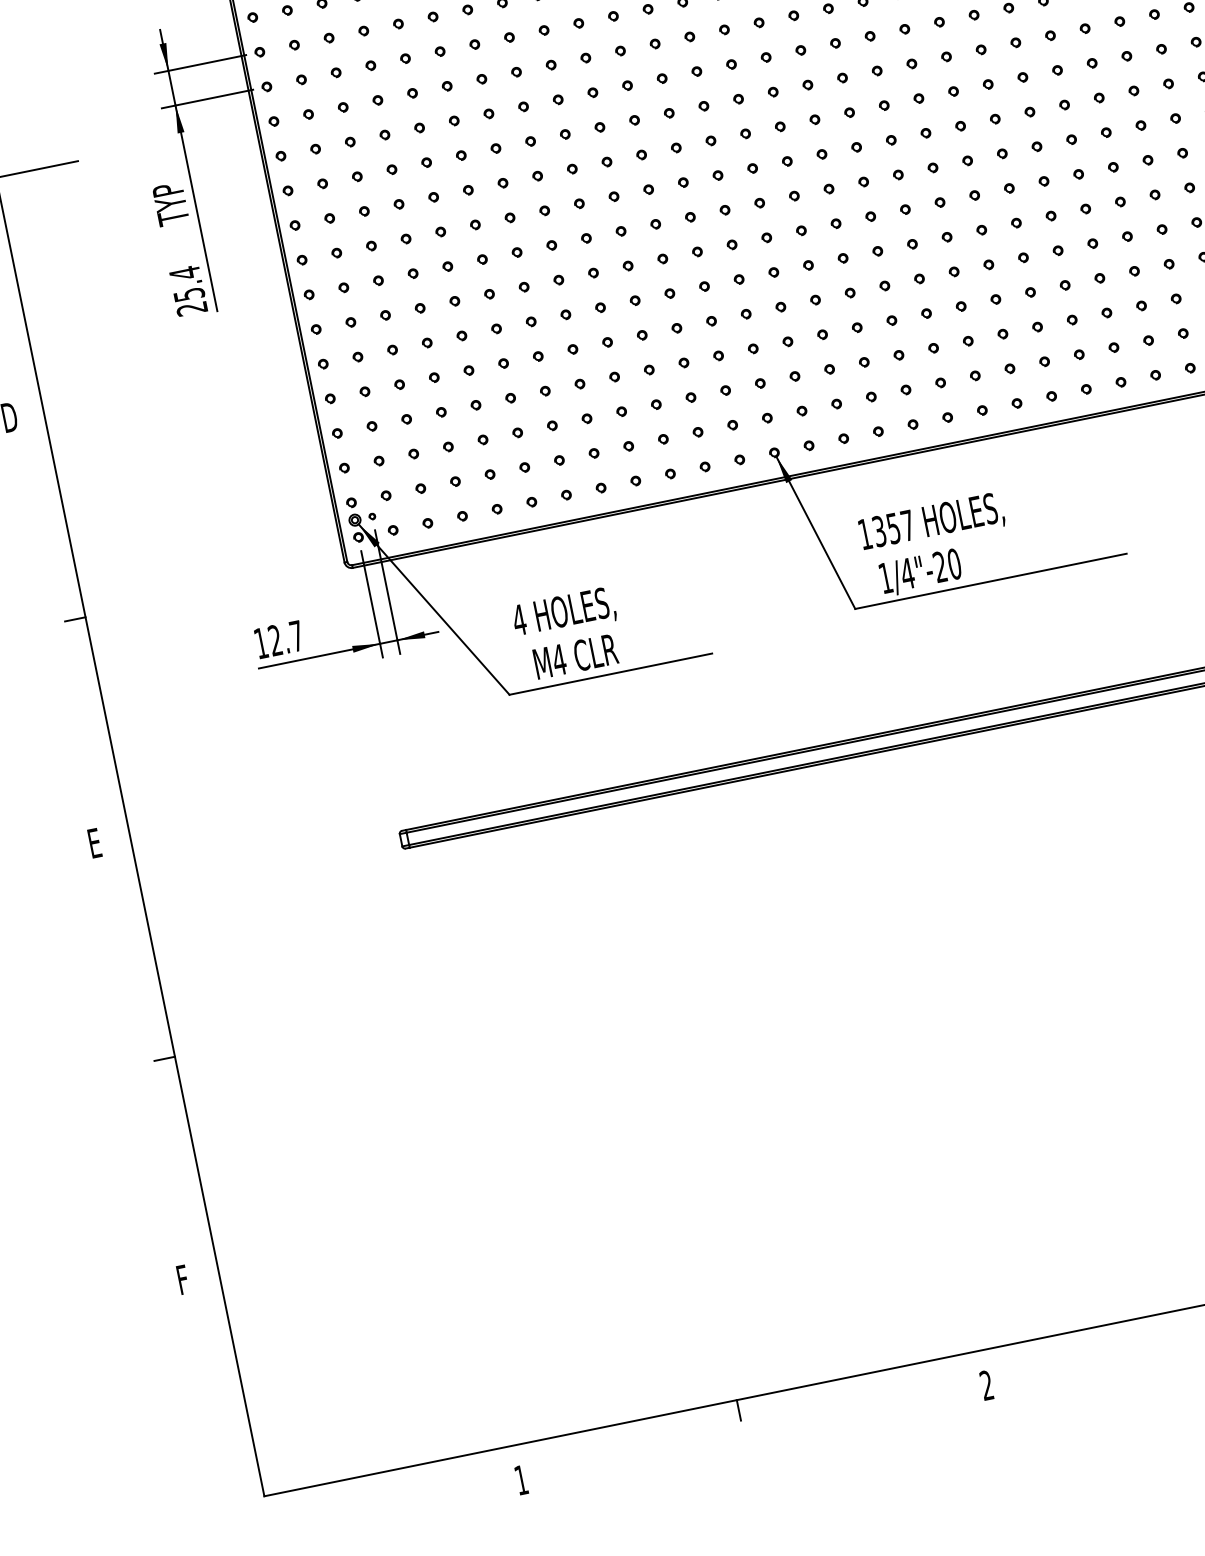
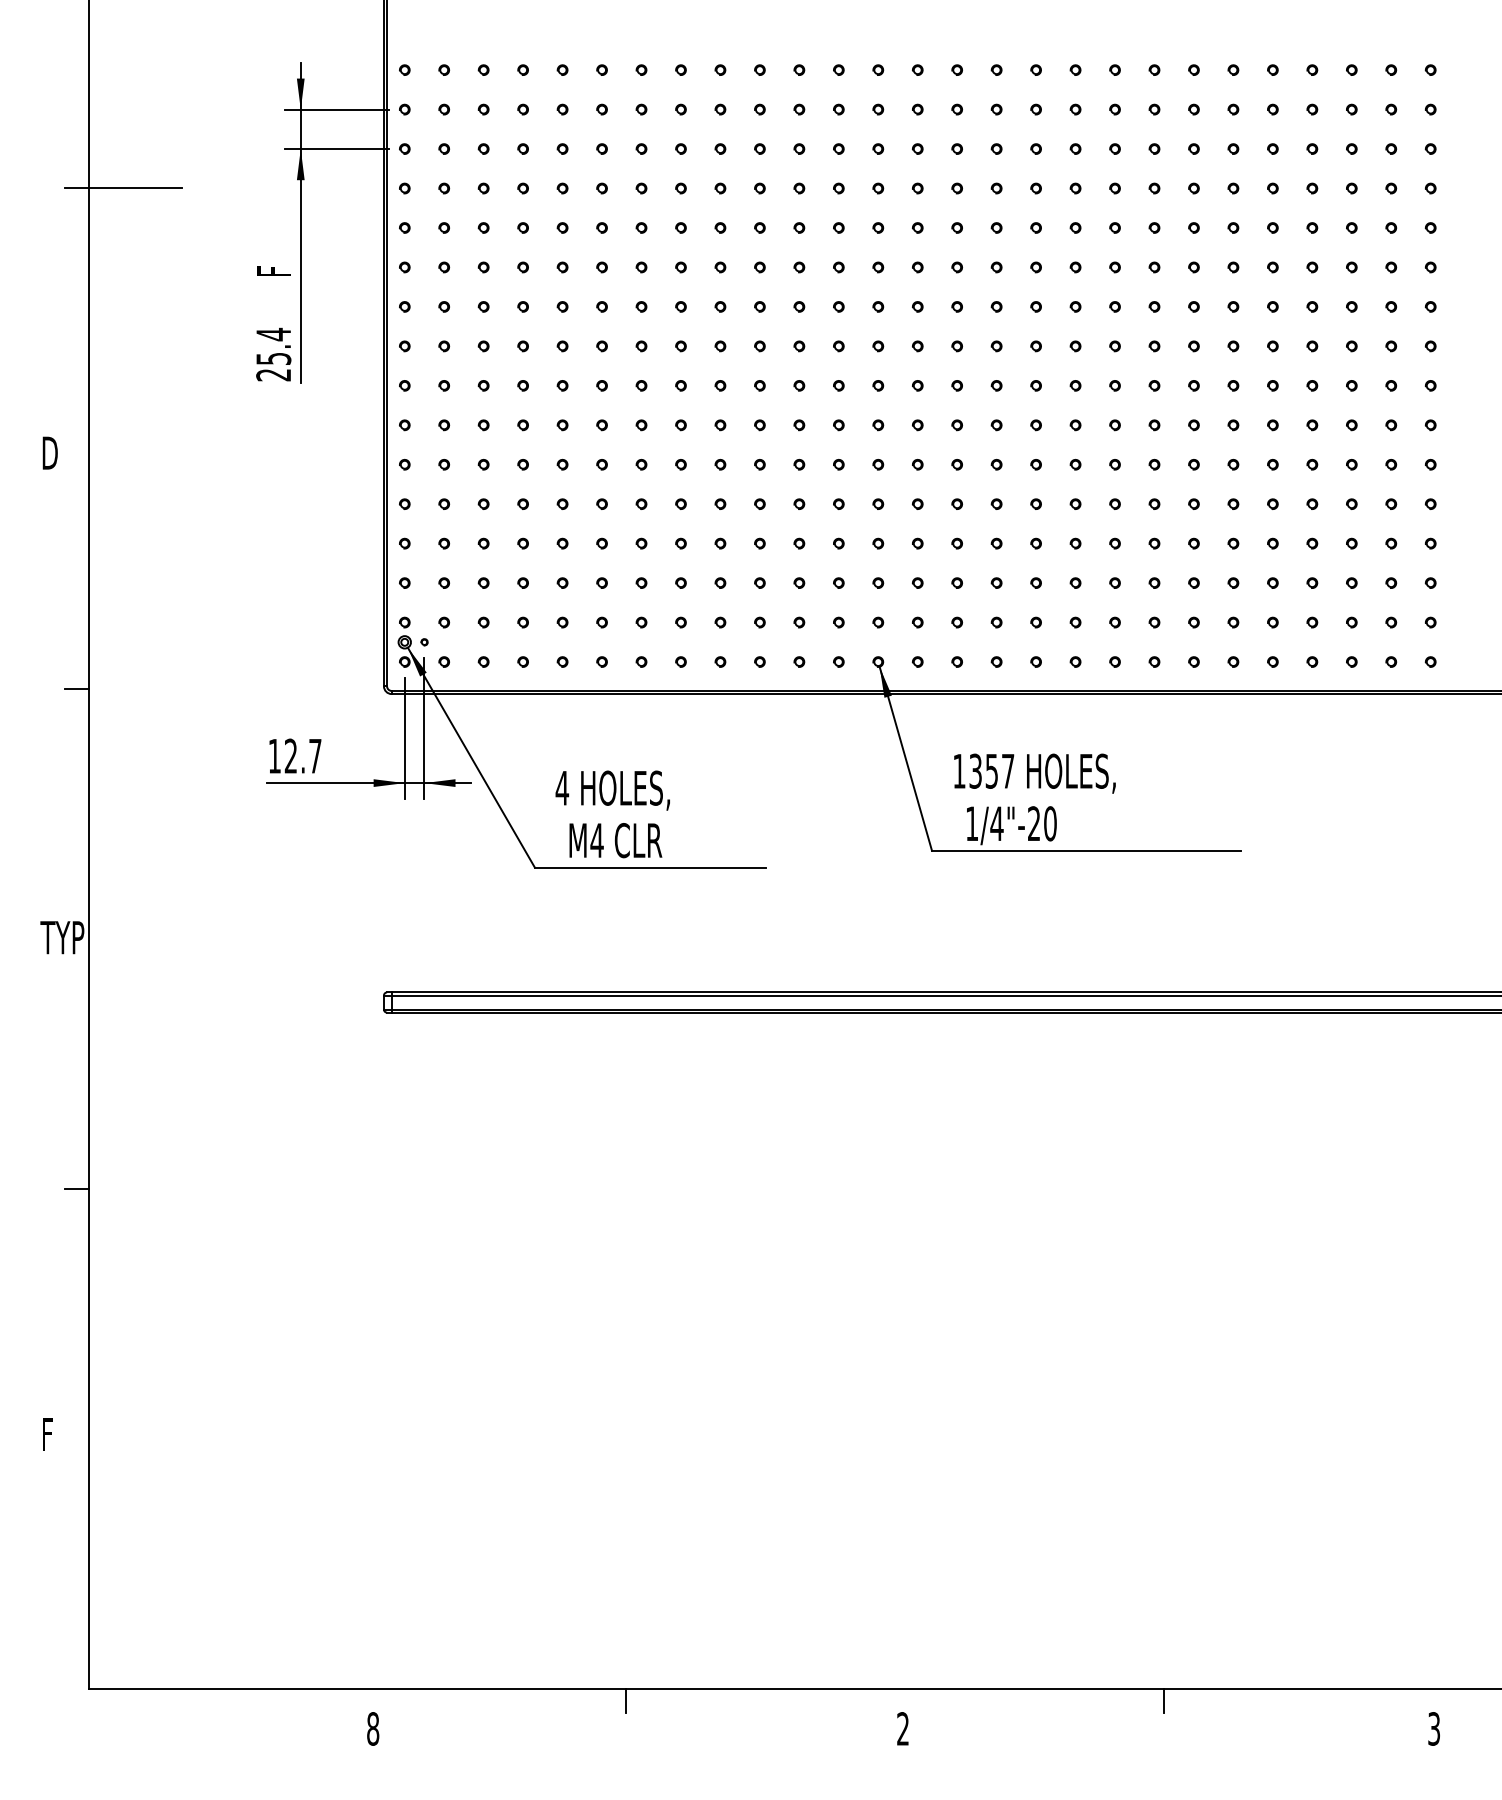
text: (170, 203) -> (273, 255), TYP -> F
text: (107, 840) -> (62, 937), E -> TYP
text: (521, 1479) -> (373, 1728), 1 -> 8

